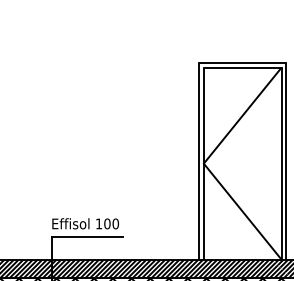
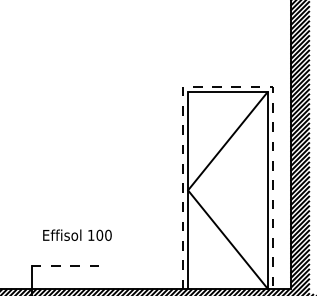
line: (243, 62) -> (228, 86), solid -> dashed
text: (85, 223) -> (77, 234), moved
line: (87, 237) -> (68, 266), solid -> dashed

